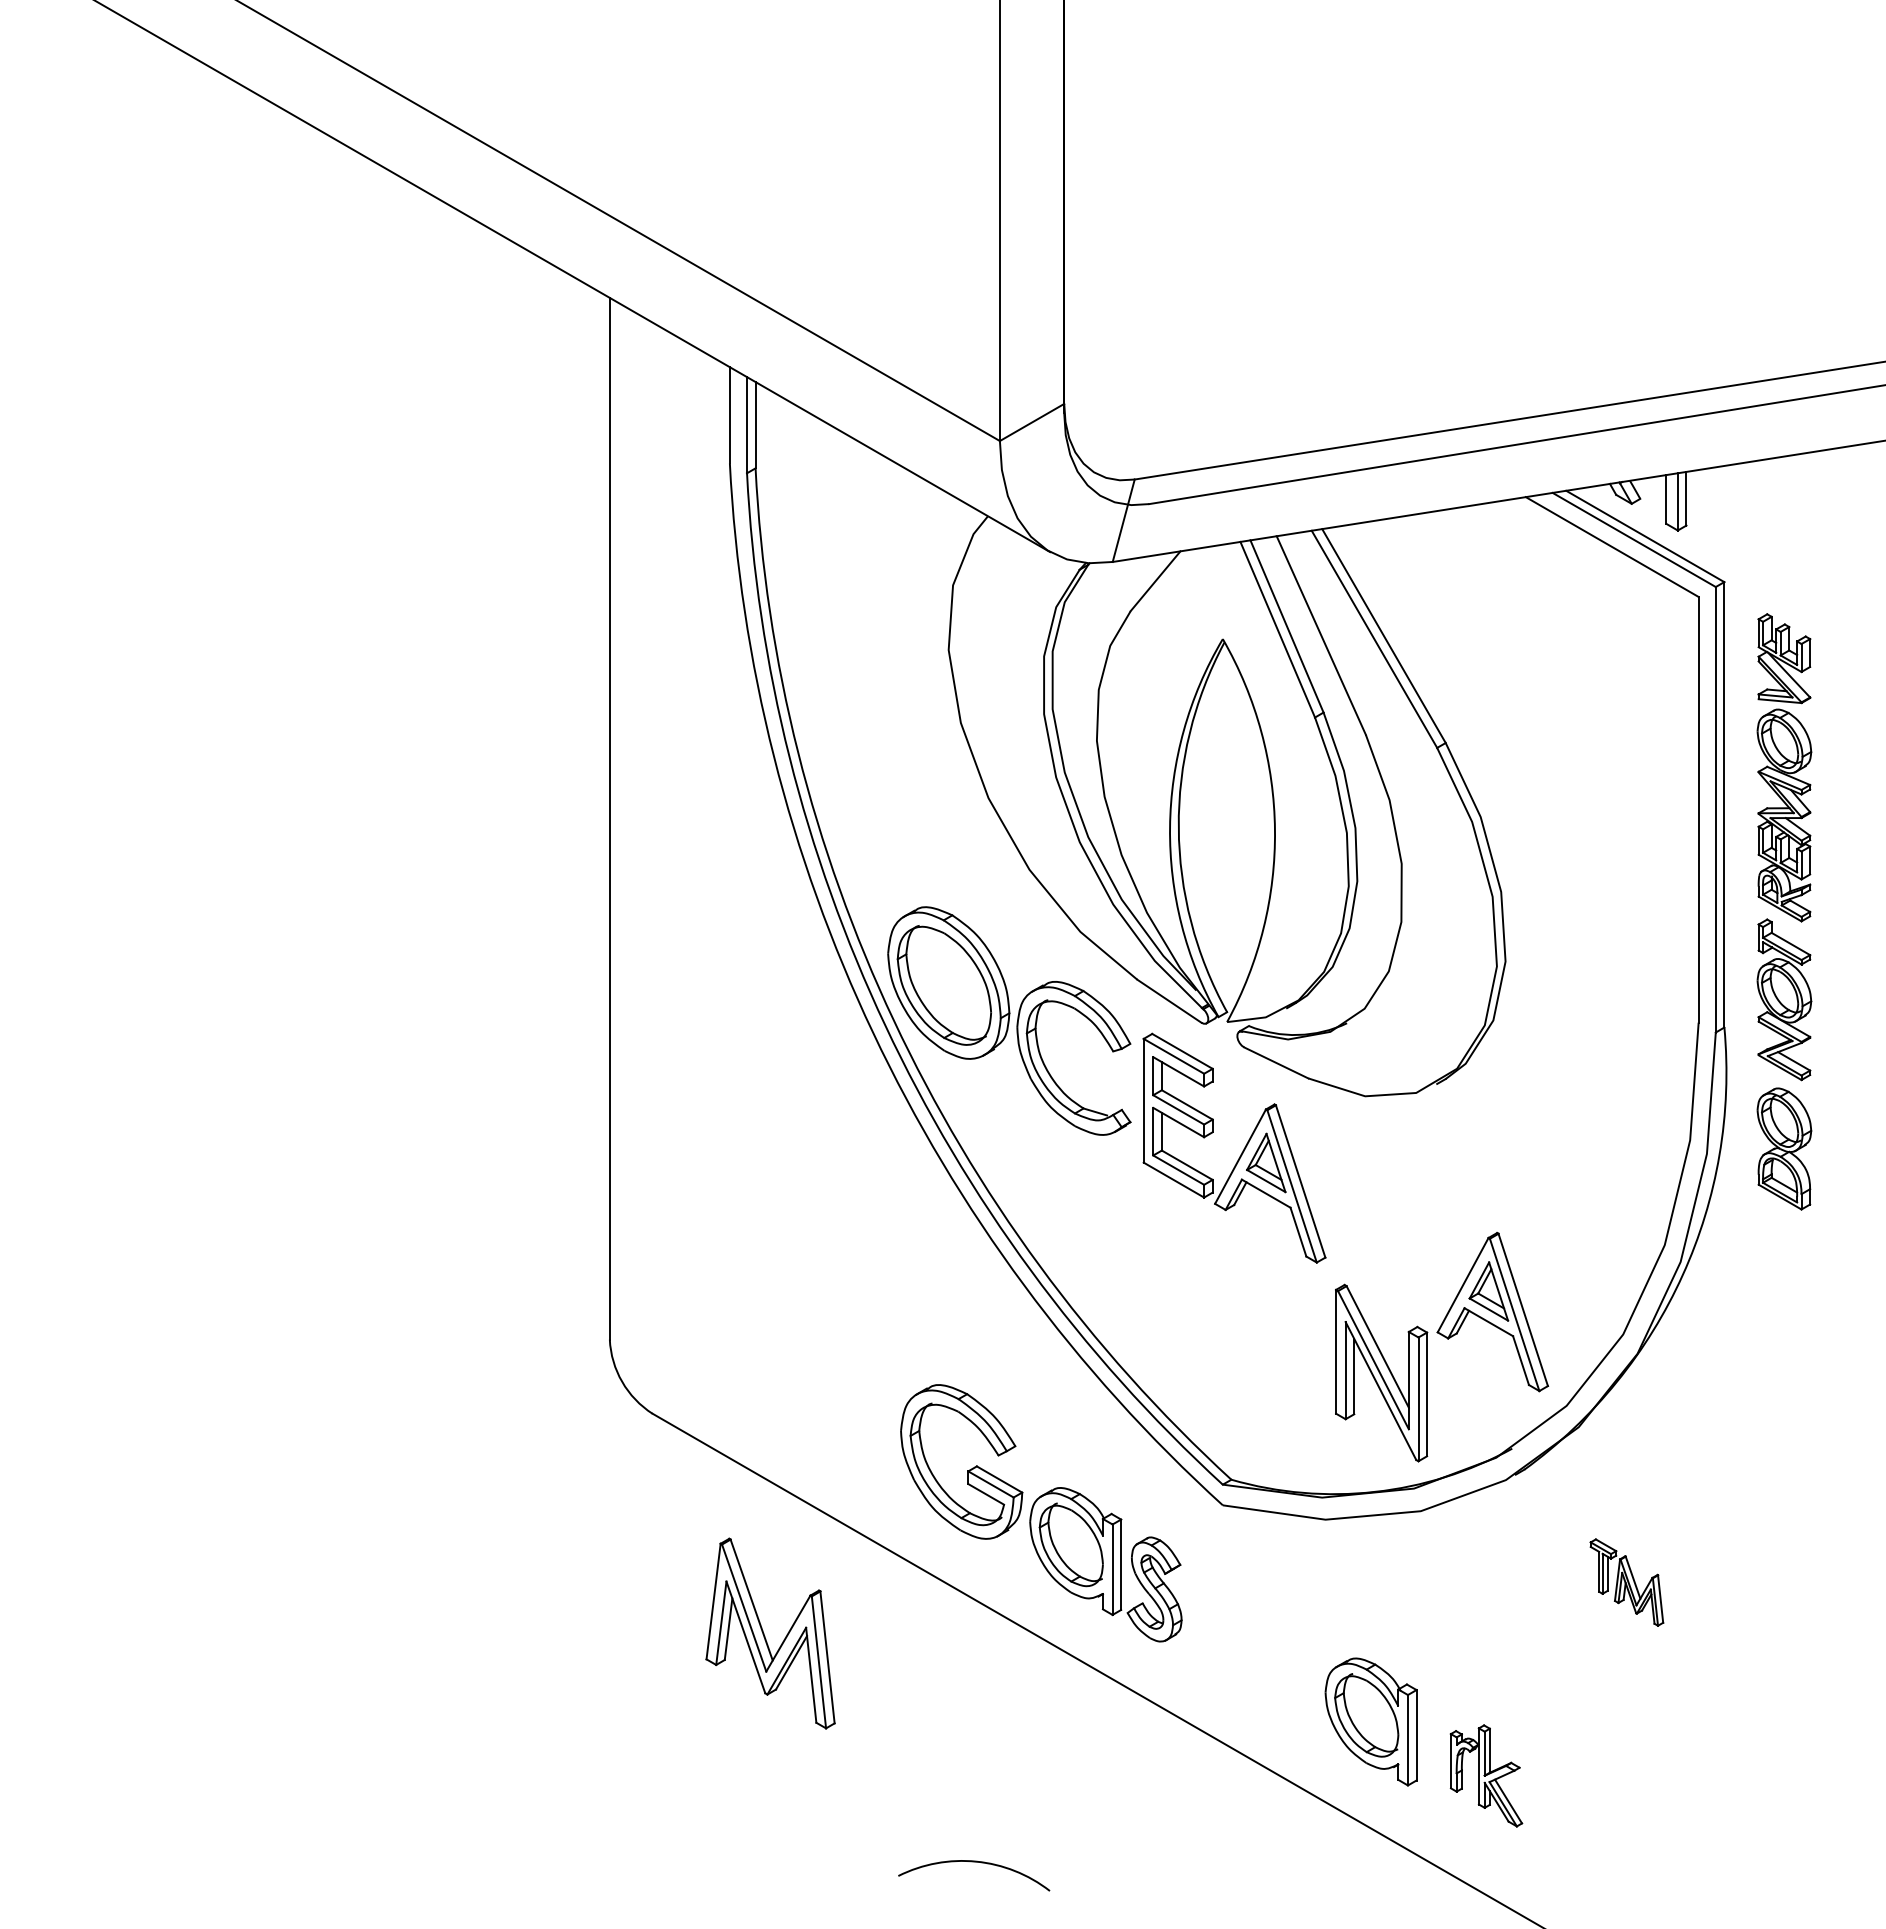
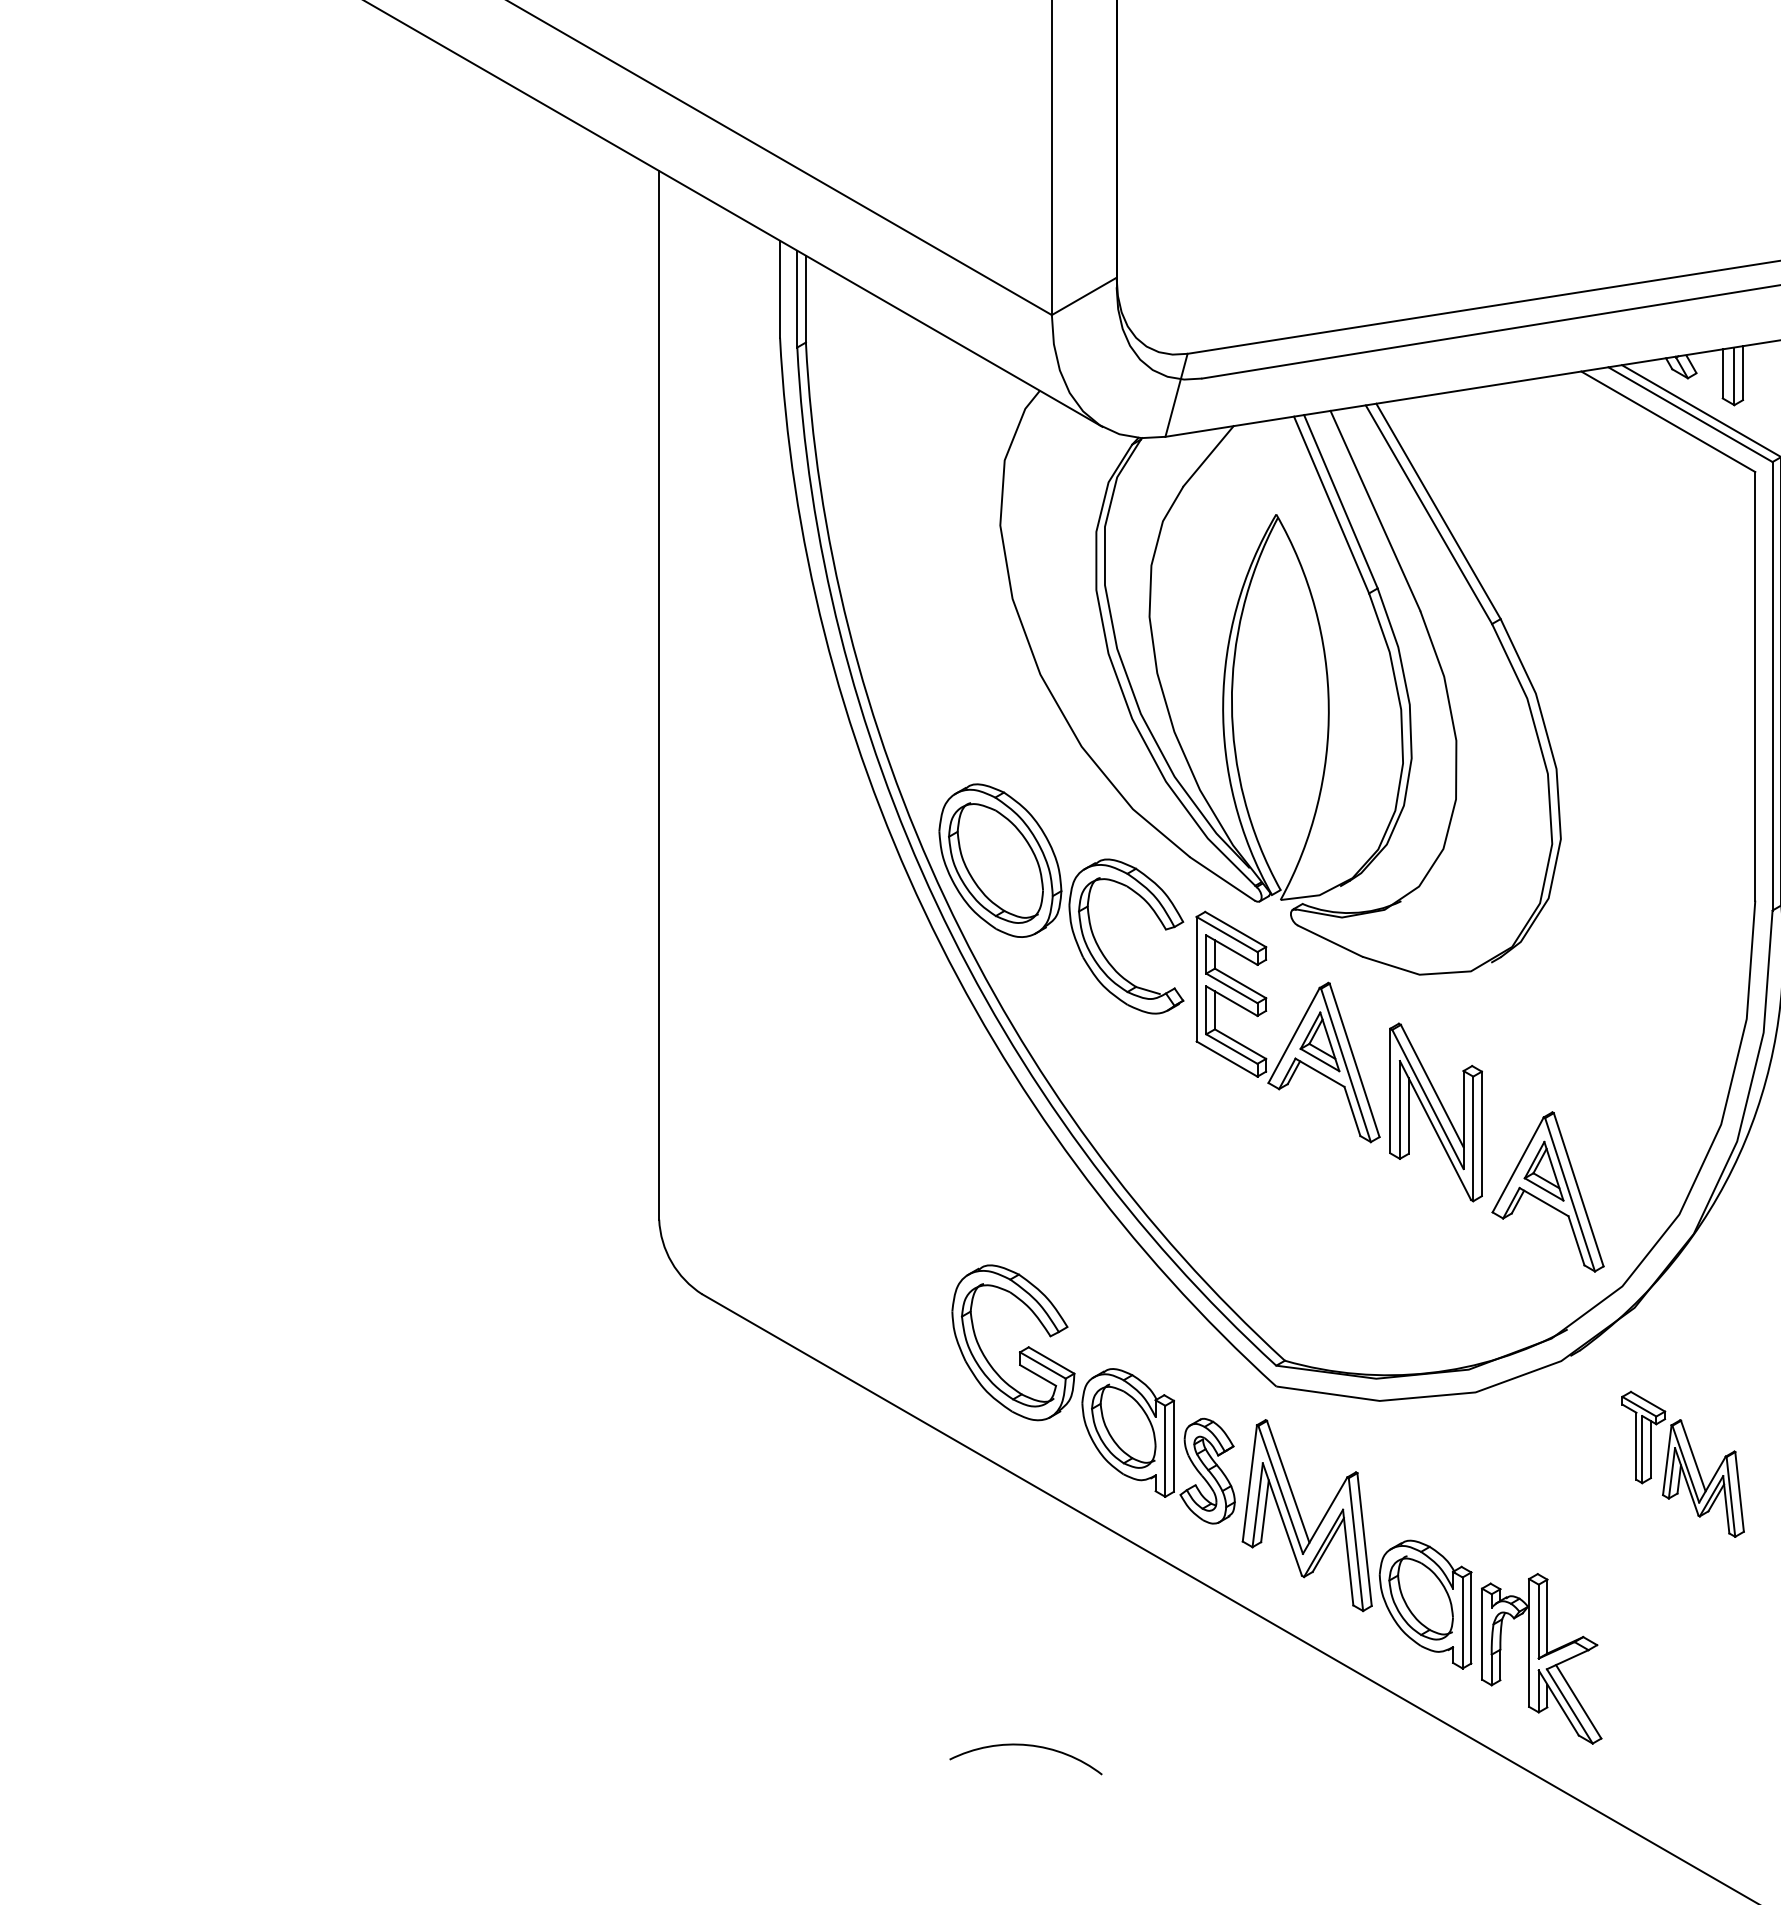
part: (1381, 1372) -> (1436, 1111), moved
part: (1626, 1582) -> (1682, 1464), size x1.67
part: (770, 1633) -> (1307, 1515), moved
part: (1486, 1775) -> (1541, 1658), size x1.67

